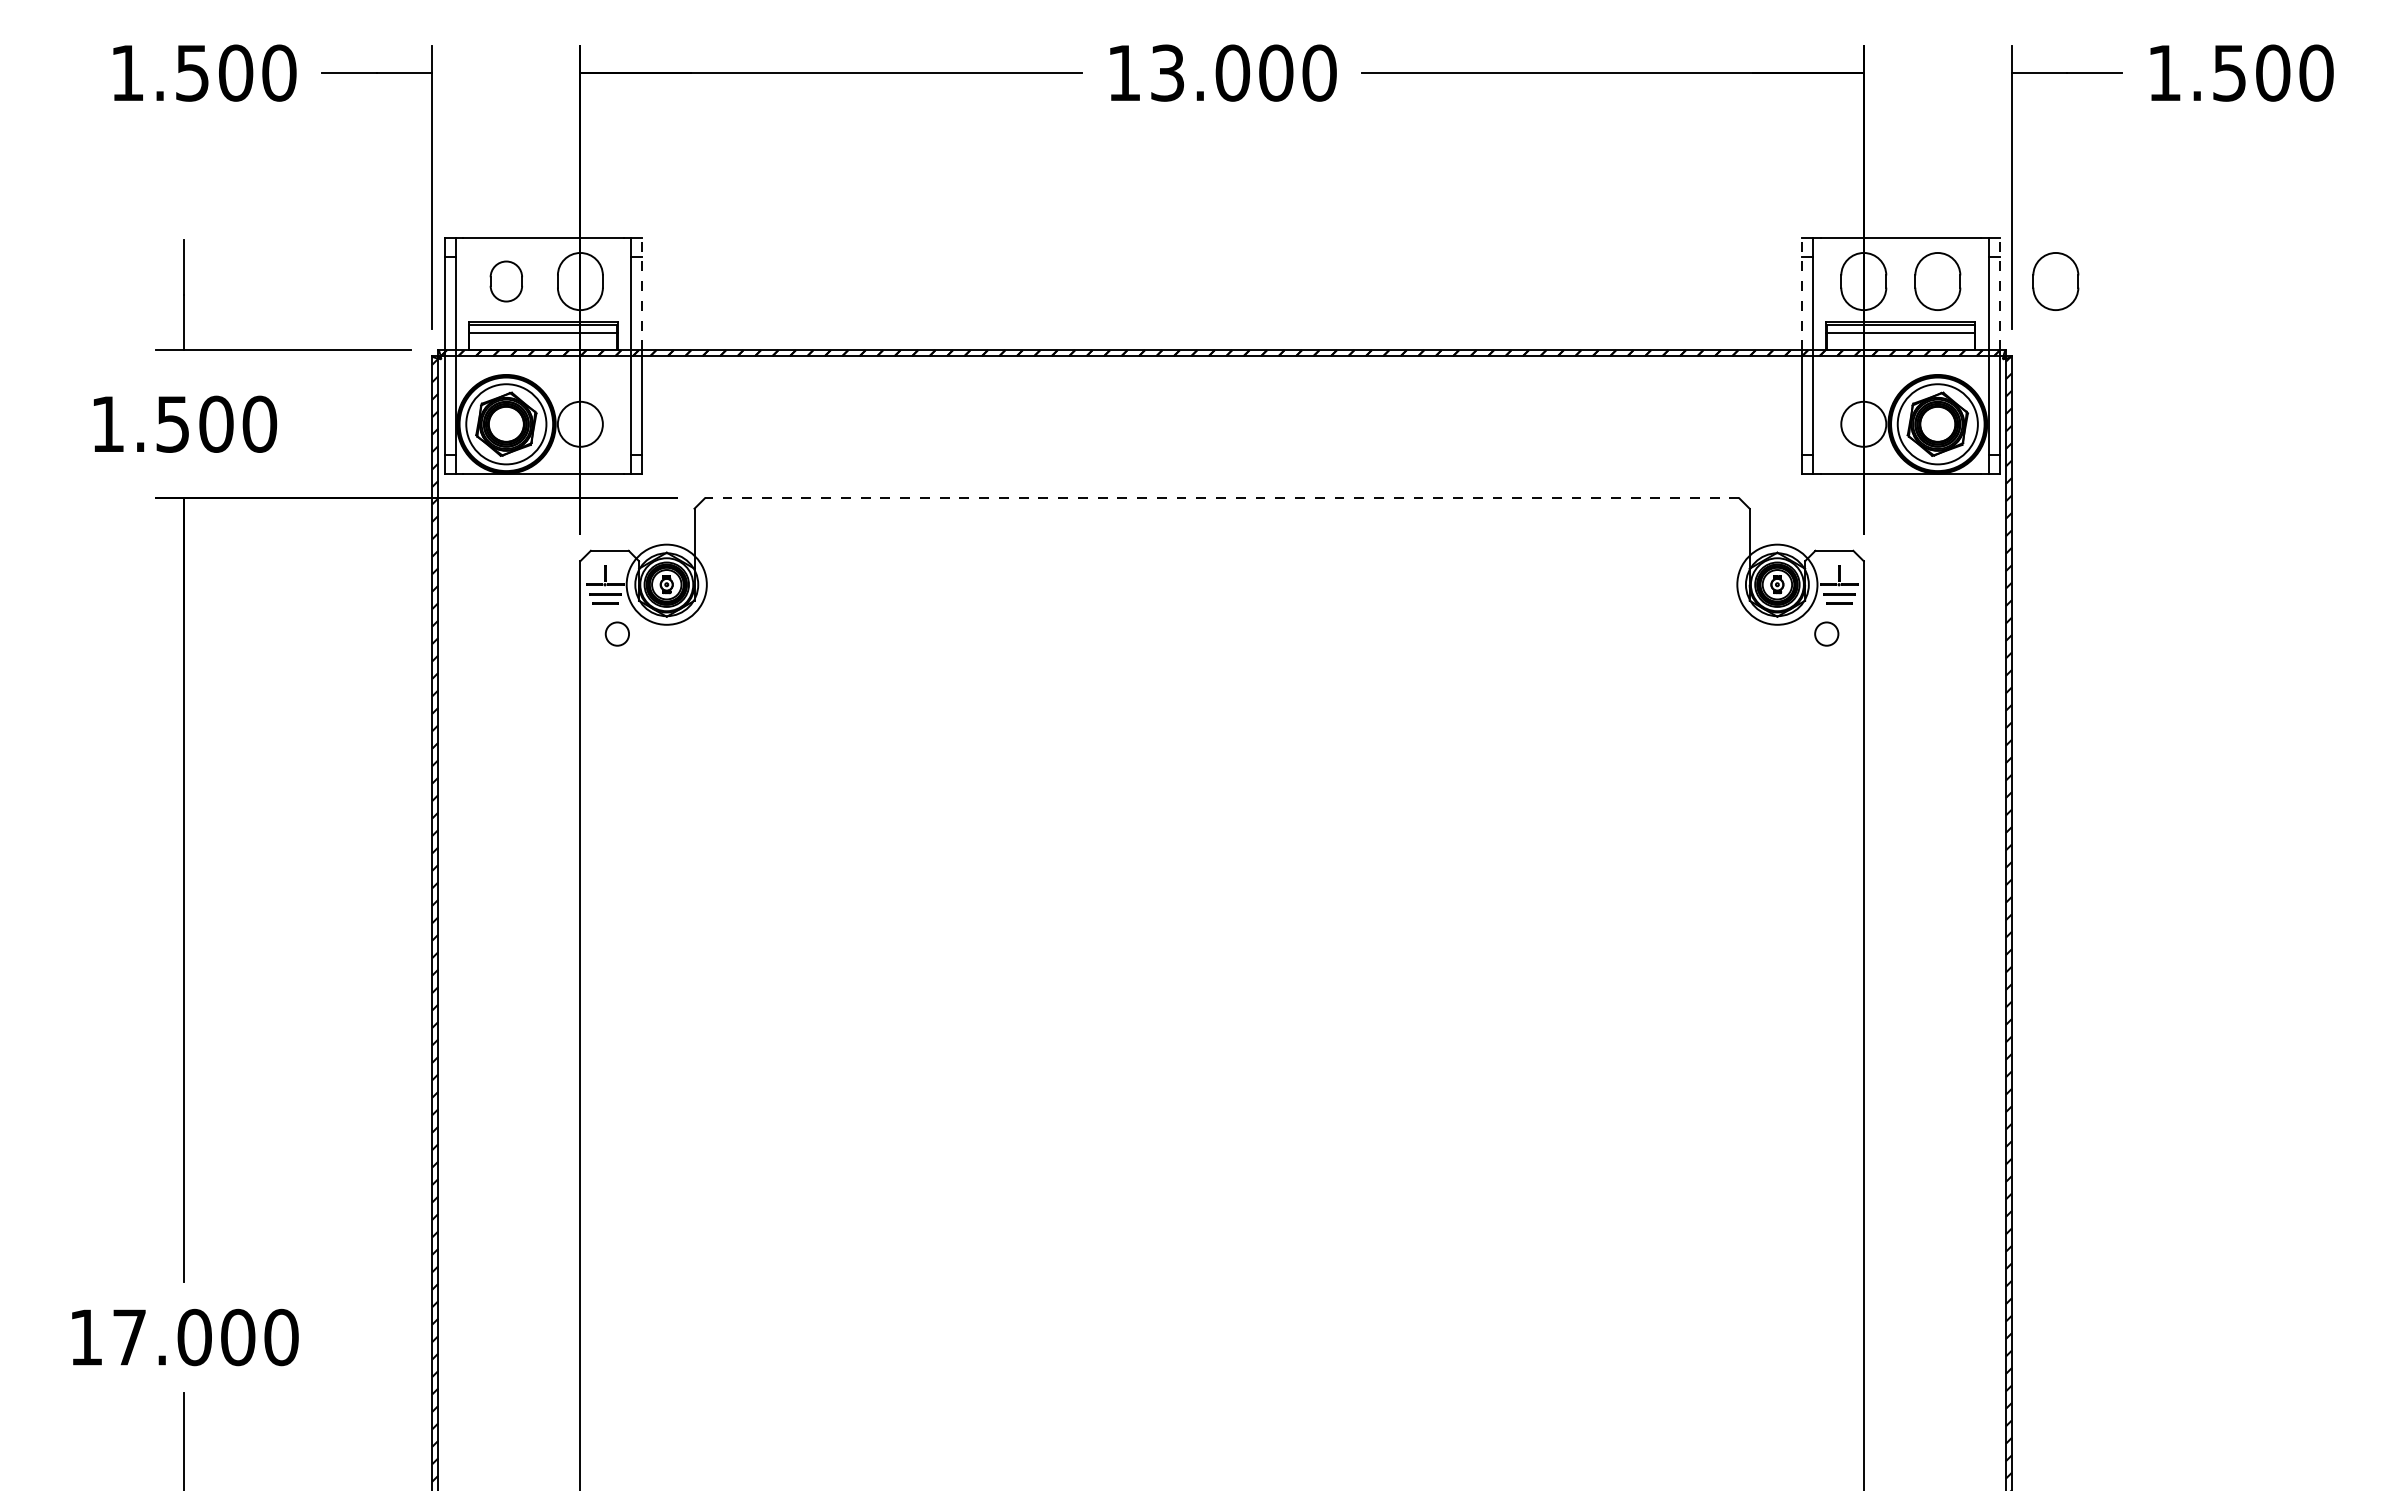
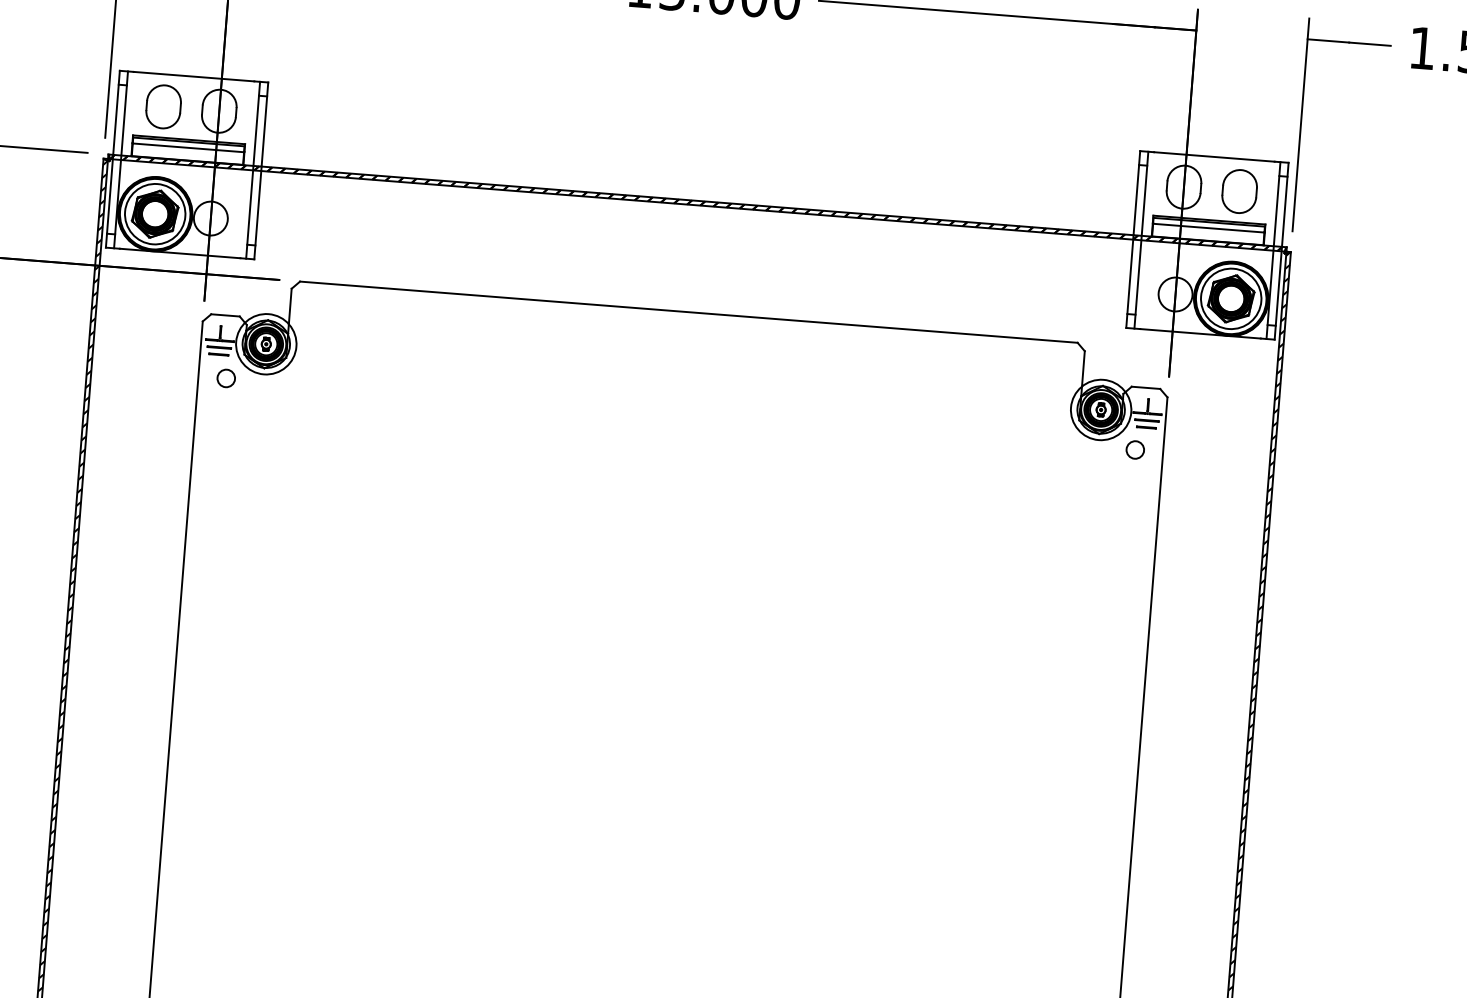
part: (506, 281) -> (163, 106), size x1.43
part: (2055, 281) -> (1328, 198), removed
line: (642, 294) -> (265, 124), dashed -> solid
line: (1802, 294) -> (1137, 193), dashed -> solid
line: (1999, 294) -> (1285, 204), dashed -> solid
line: (1221, 498) -> (688, 312), dashed -> solid

